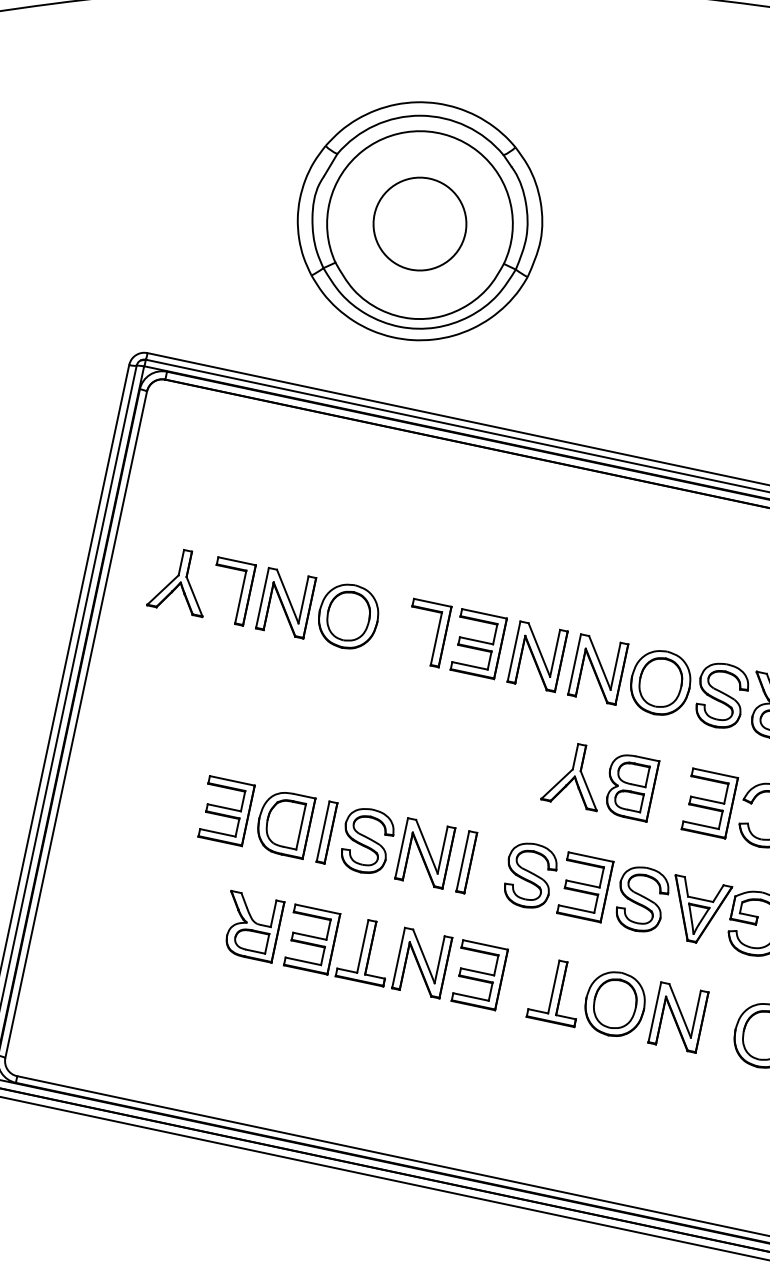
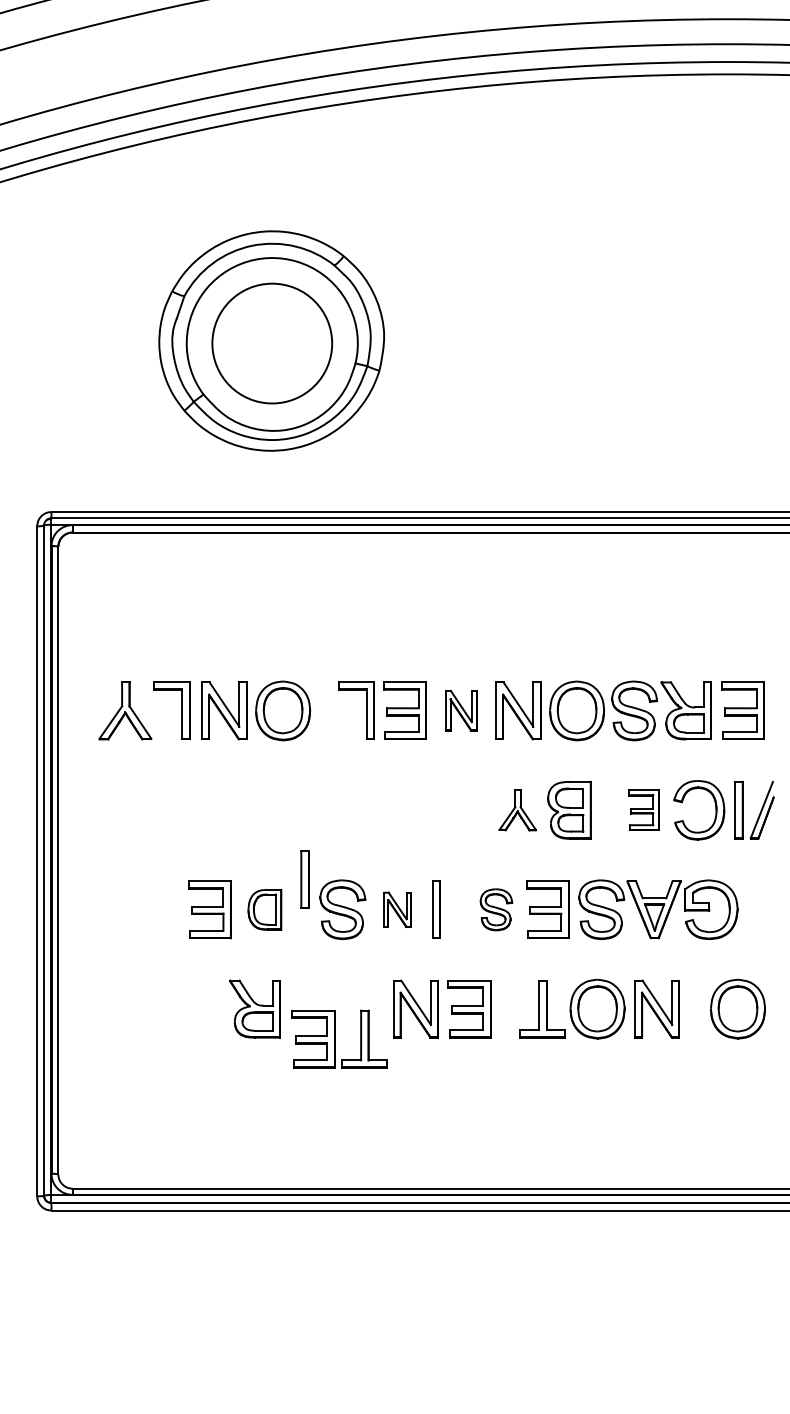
circle: (420, 224) -> (272, 343), size x1.4
part: (537, 656) -> (460, 710), size x0.7
part: (574, 775) -> (517, 810), size x0.7
part: (708, 803) -> (643, 810), size x0.7
part: (284, 823) -> (264, 909), size x0.7
part: (326, 832) -> (304, 879), moved
part: (425, 853) -> (397, 909), size x0.6
part: (530, 875) -> (496, 909), size x0.7
part: (339, 944) -> (339, 1038), moved

